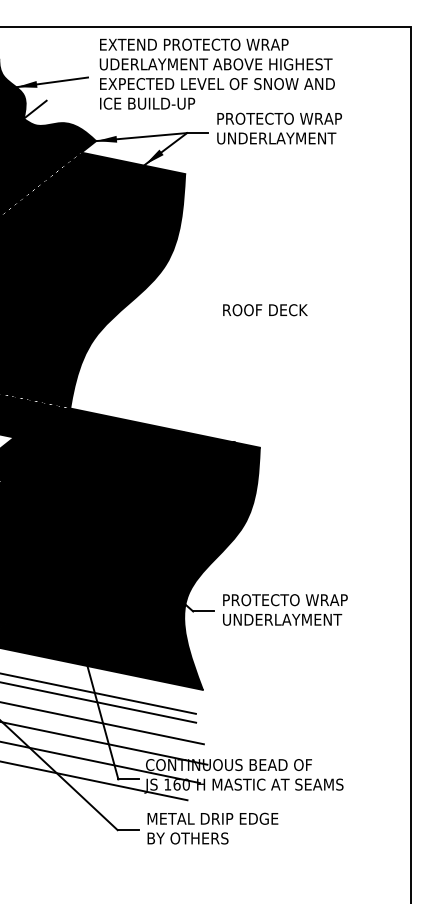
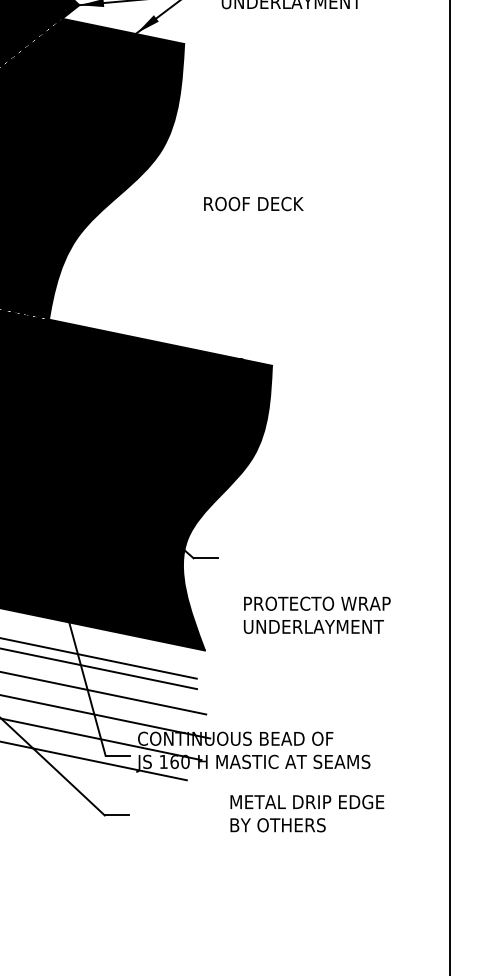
text: (265, 310) -> (253, 204), moved
text: (285, 609) -> (317, 614), moved
text: (212, 828) -> (306, 813), moved

